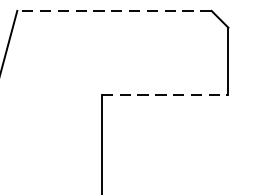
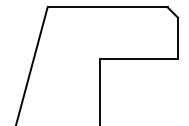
line: (114, 11) -> (107, 7), dashed -> solid
line: (166, 95) -> (139, 59), dashed -> solid

